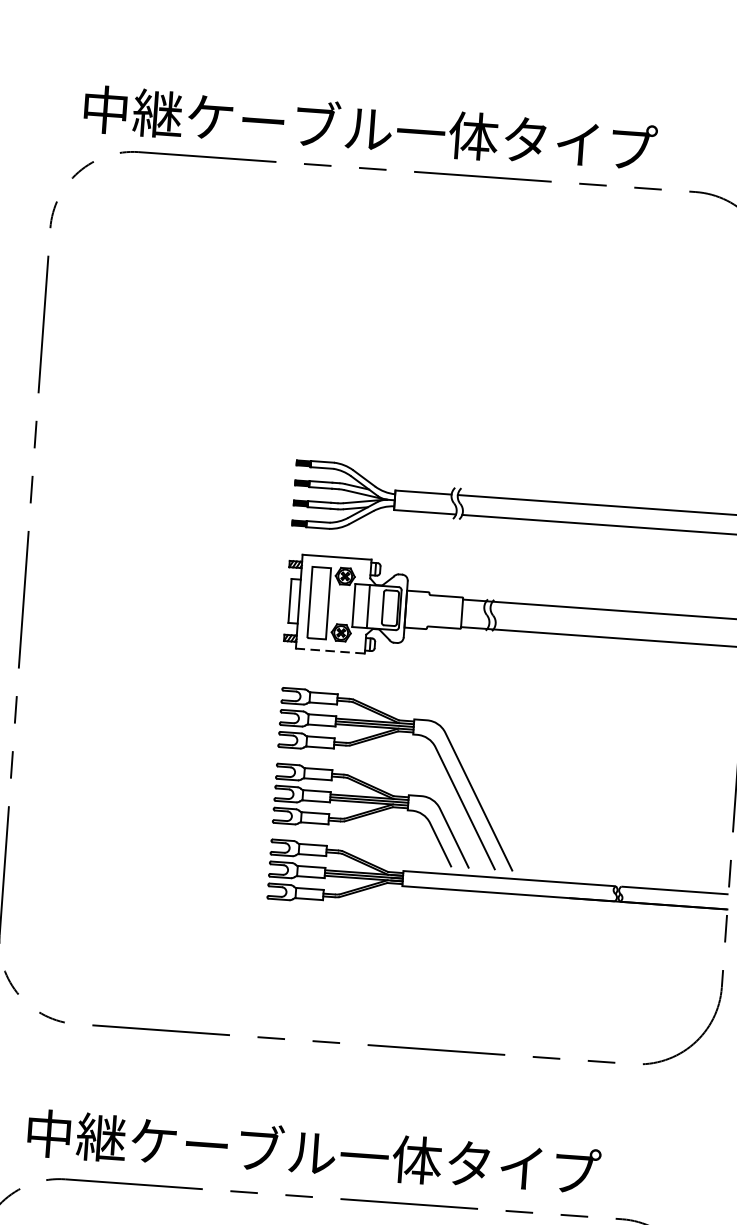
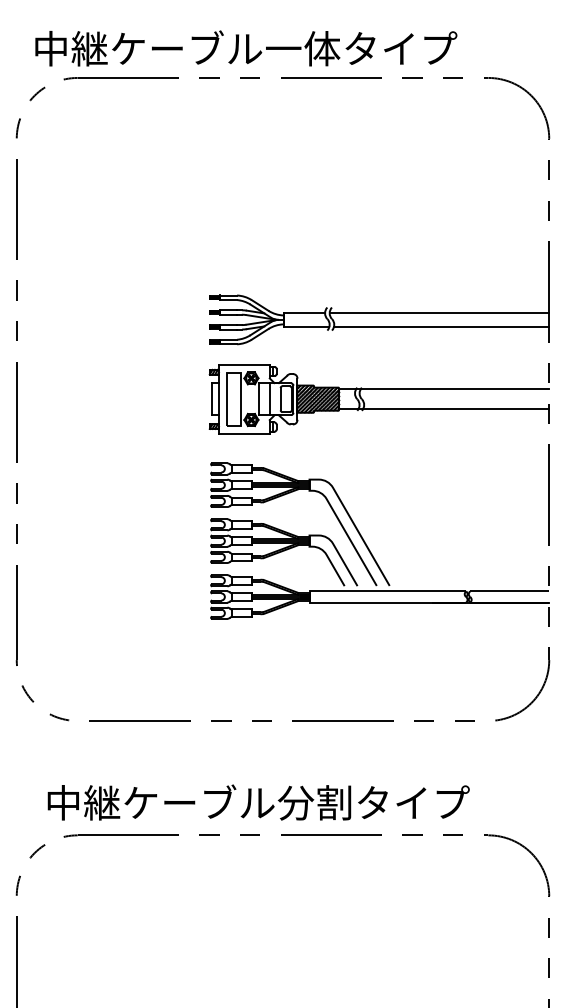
hatch: (432, 610) -> (317, 398), added
line: (329, 650) -> (243, 433), dashed -> solid
text: (389, 1157) -> (314, 802), 中継ケーブル一体タイプ -> 中継ケーブル分割タイプ

